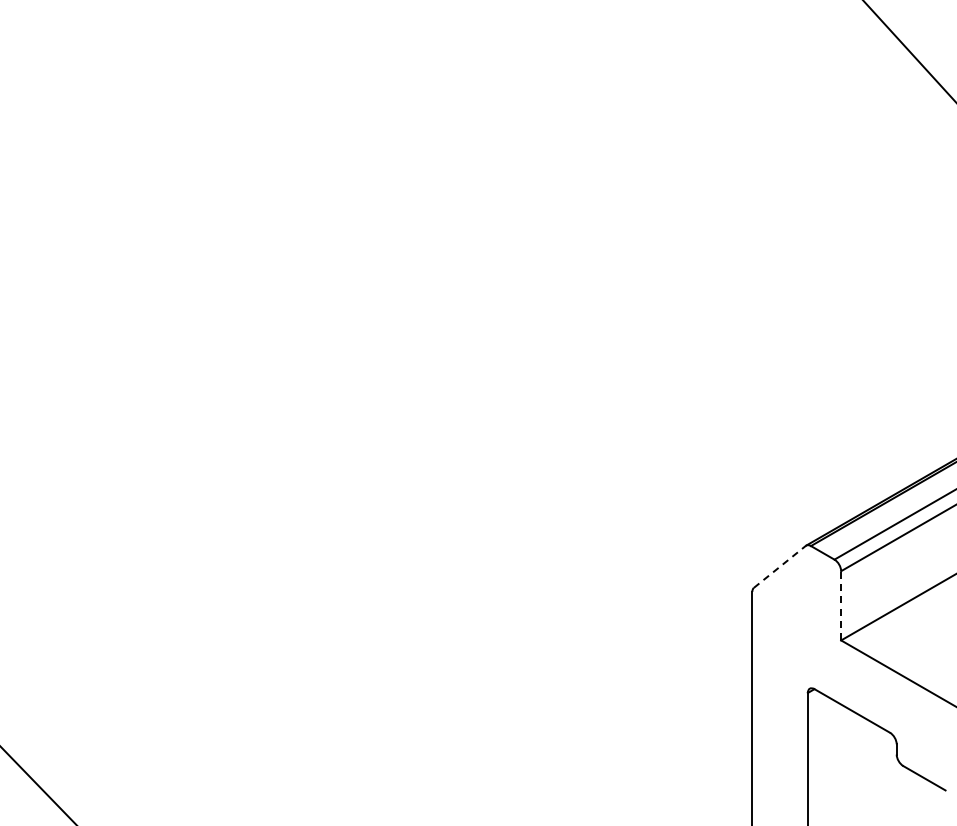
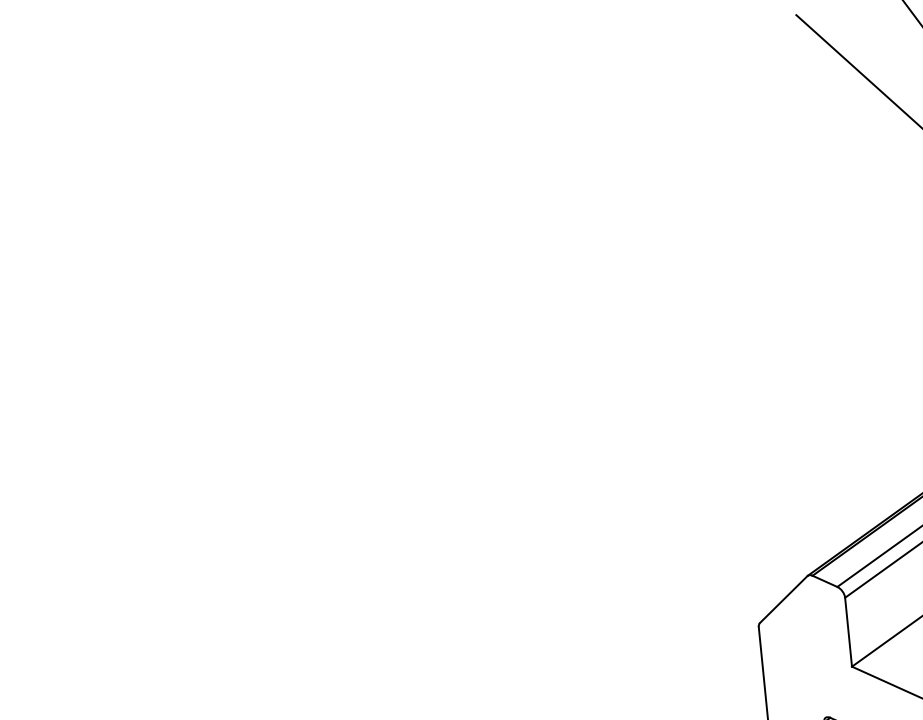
line: (780, 566) -> (784, 599), dashed -> solid
line: (841, 605) -> (848, 631), dashed -> solid

